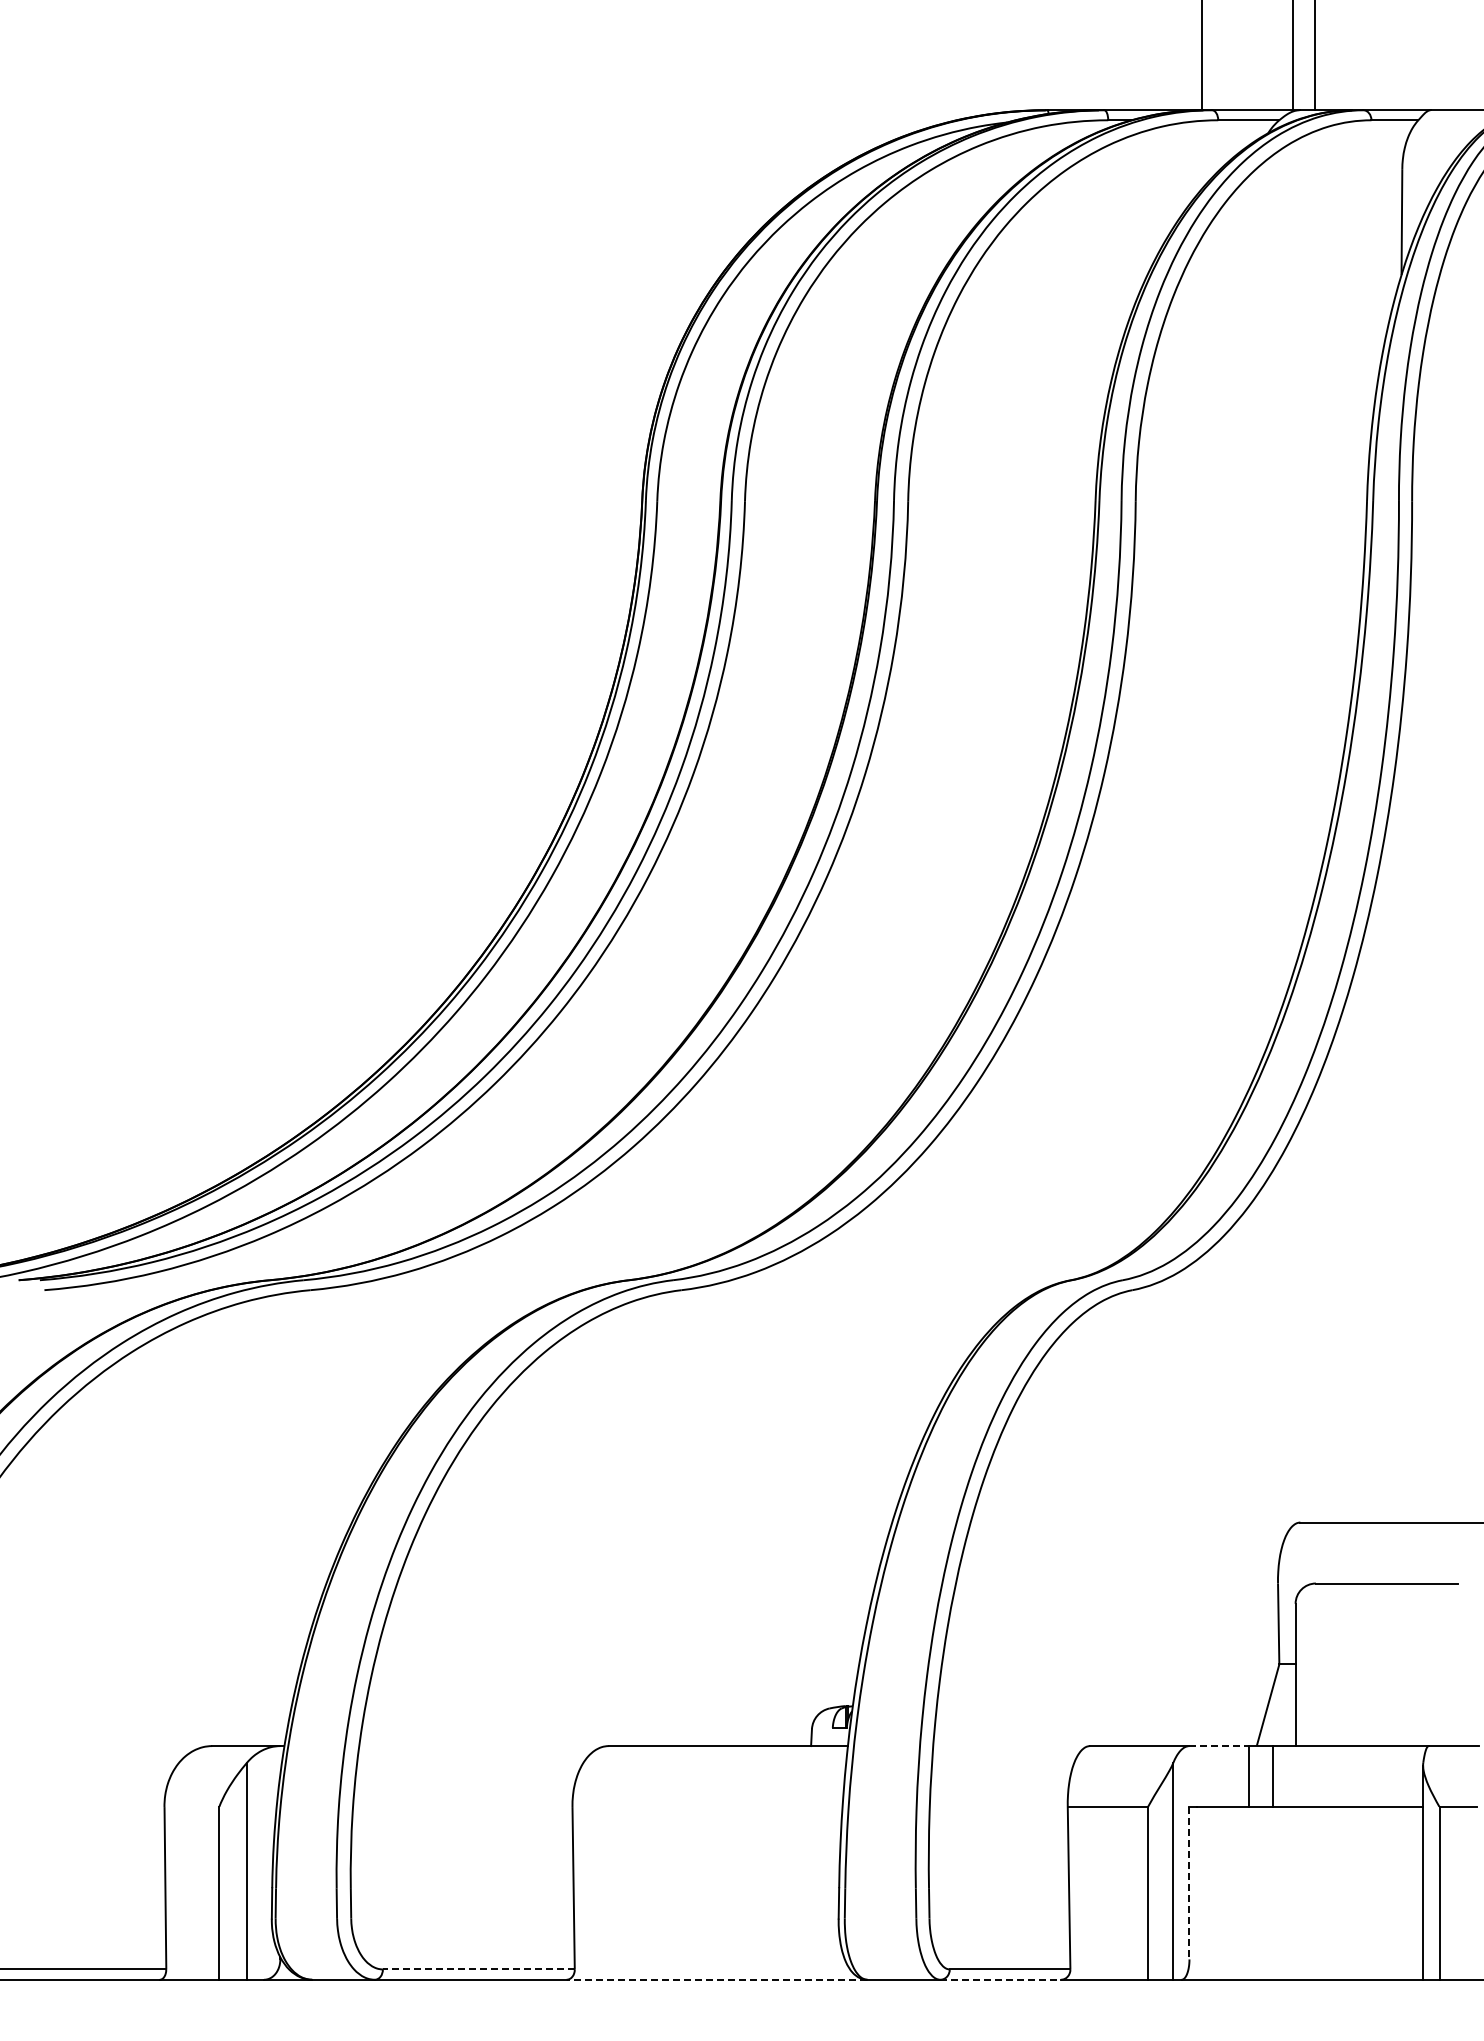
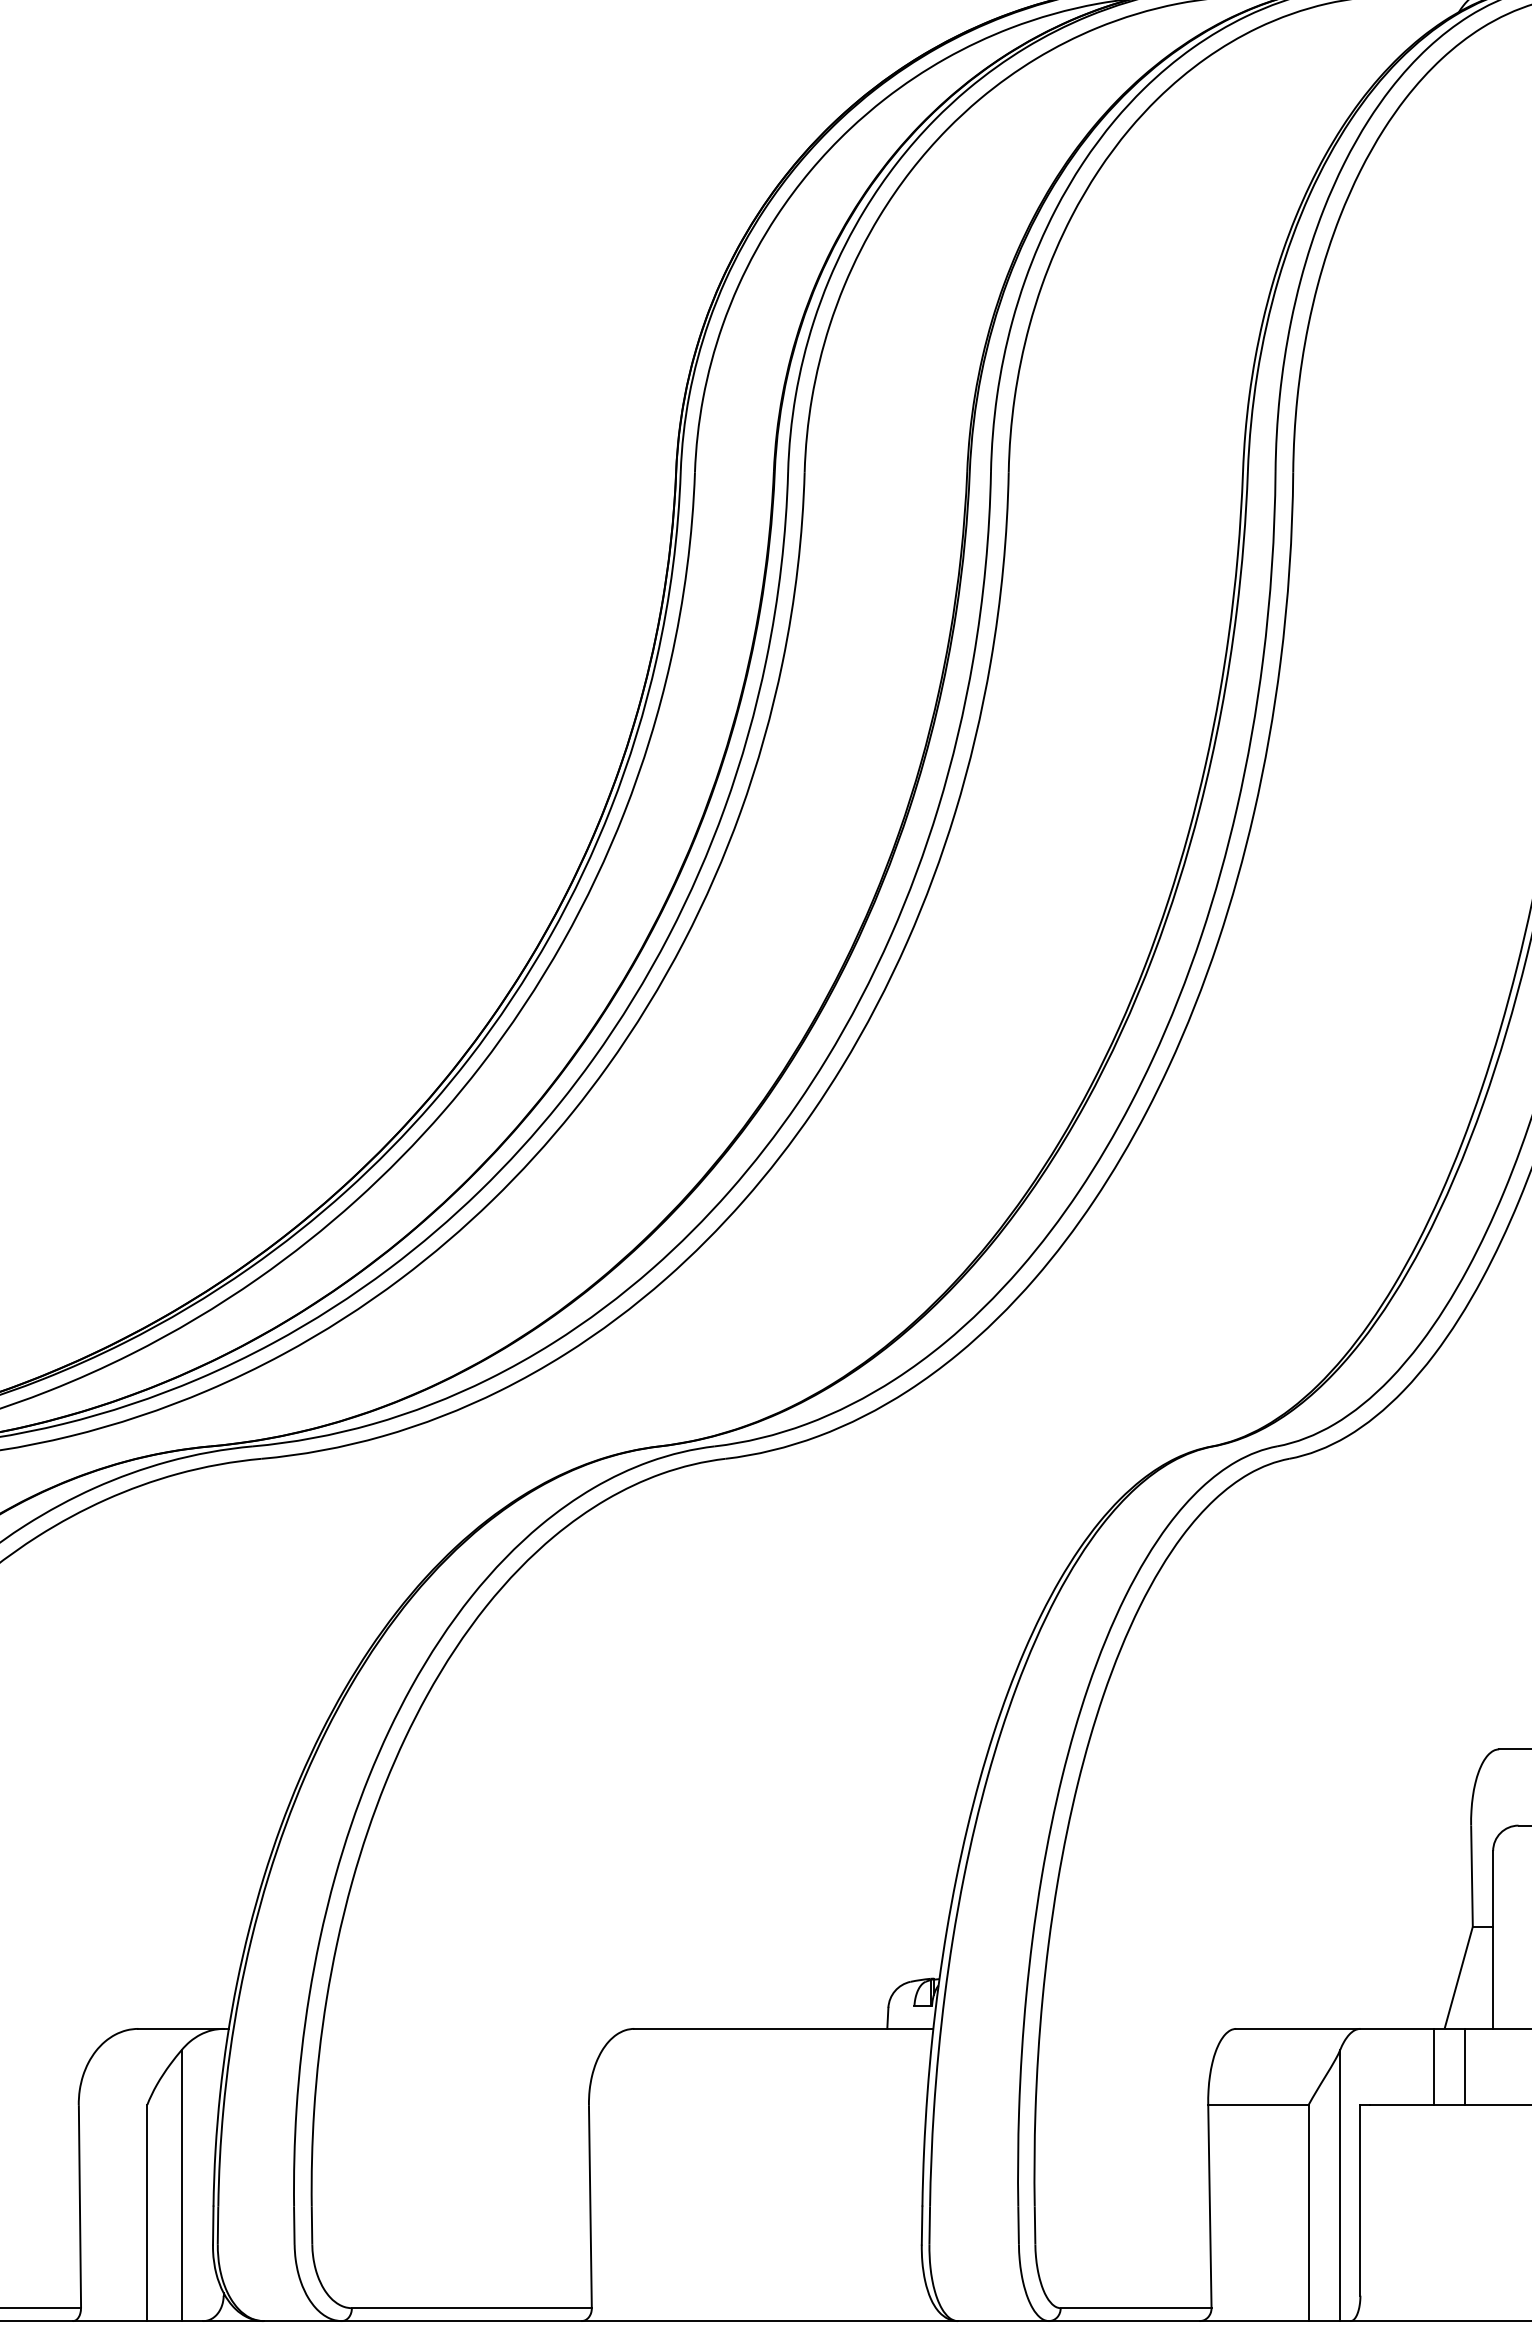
line: (1219, 1746) -> (1397, 2029), dashed -> solid
line: (1189, 1883) -> (1360, 2200), dashed -> solid
line: (478, 1969) -> (471, 2308), dashed -> solid
line: (716, 1979) -> (769, 2320), dashed -> solid
line: (1001, 1979) -> (1125, 2320), dashed -> solid

